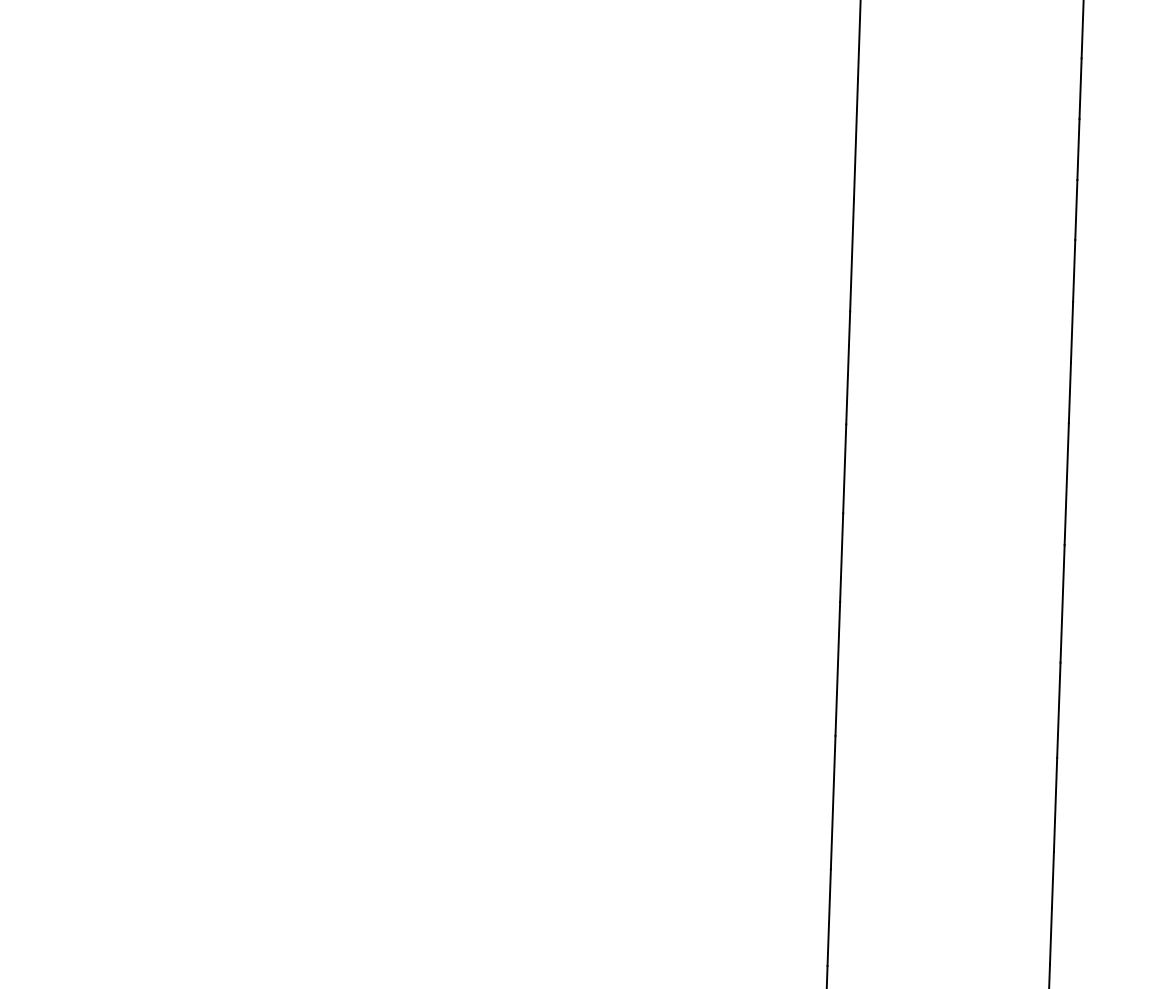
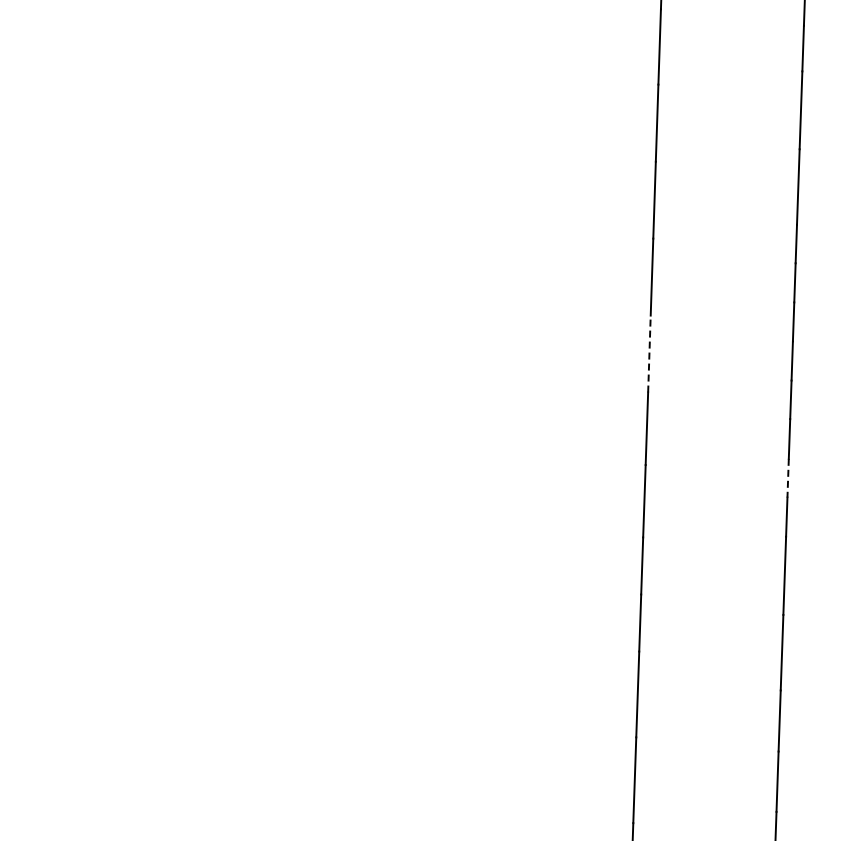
line: (856, 137) -> (649, 353), solid -> dashed
line: (1072, 332) -> (788, 478), solid -> dashed

